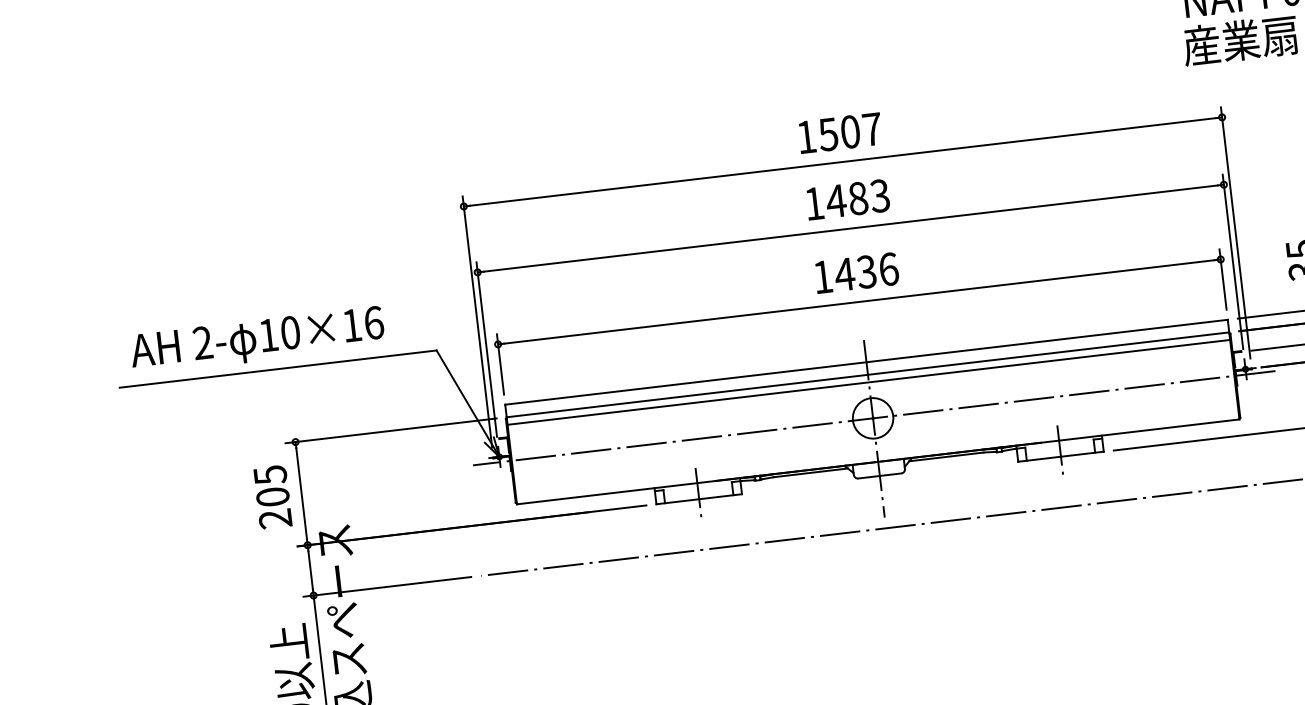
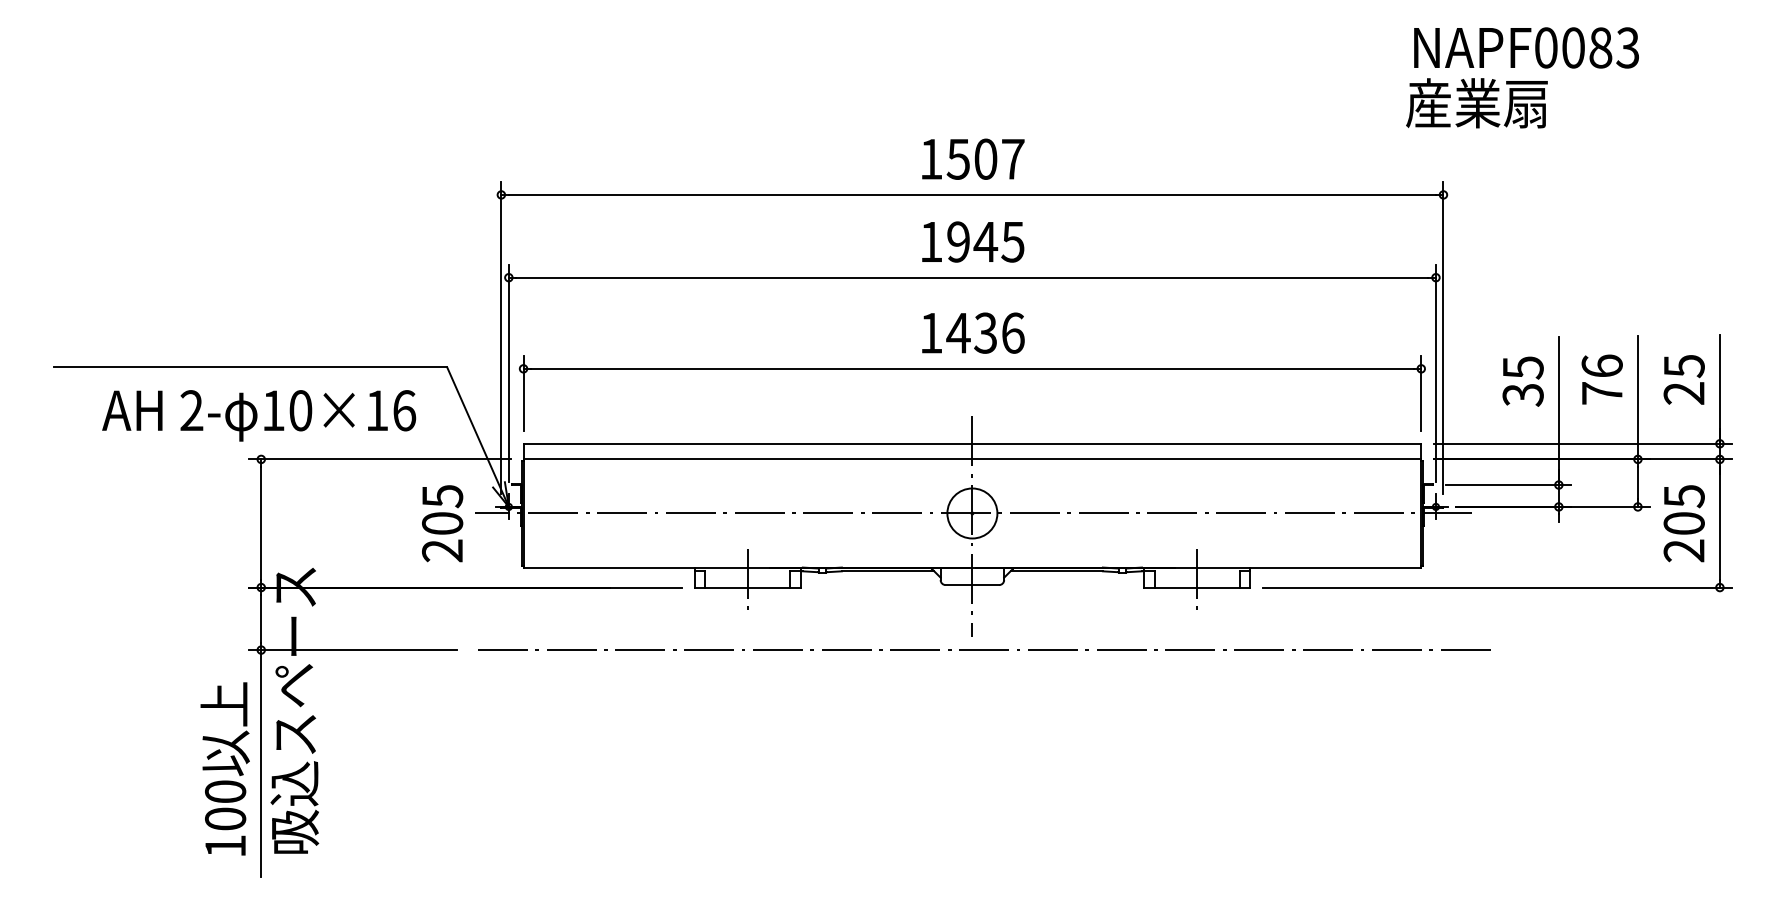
text: (857, 198) -> (985, 241), 1483 -> 1945
text: (257, 340) -> (259, 415), moved
line: (868, 382) -> (972, 468), removed
text: (272, 497) -> (442, 523), moved

